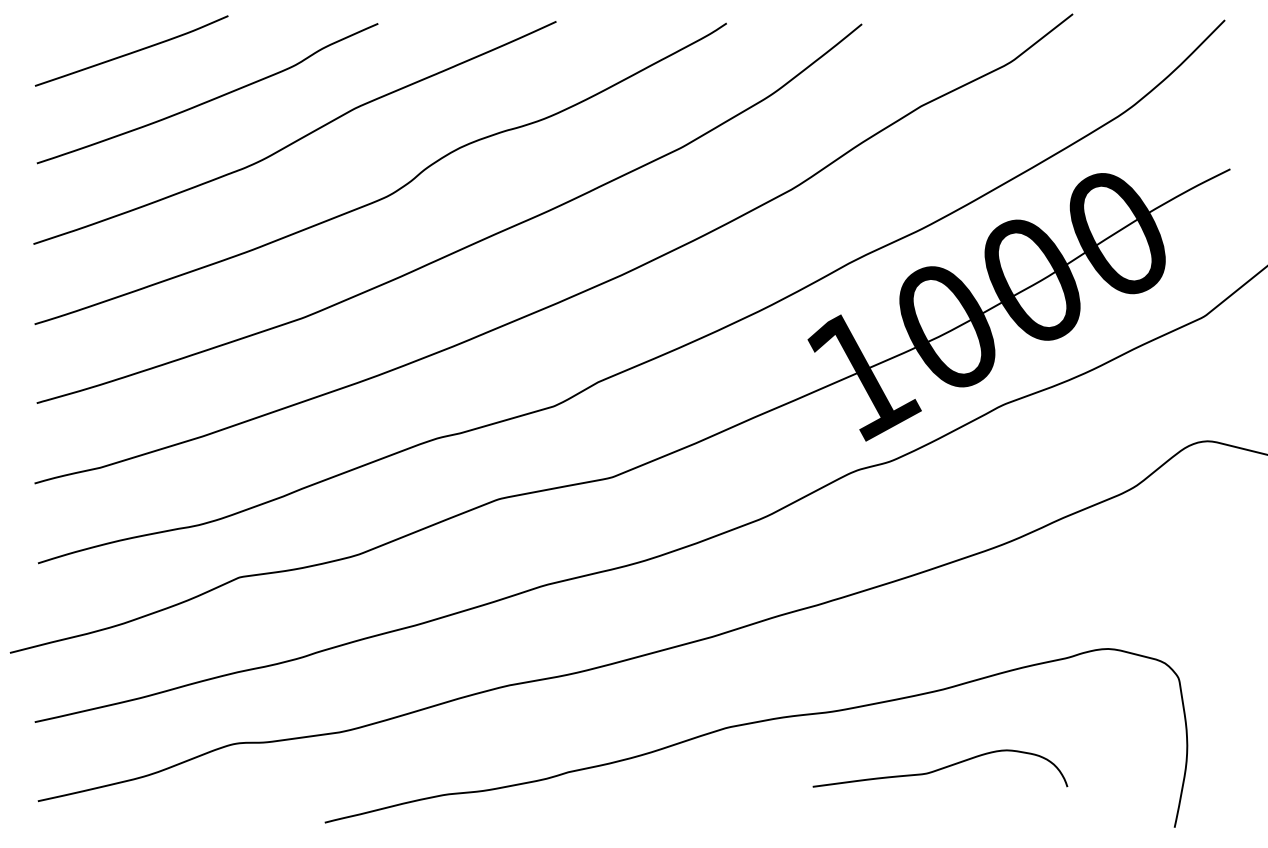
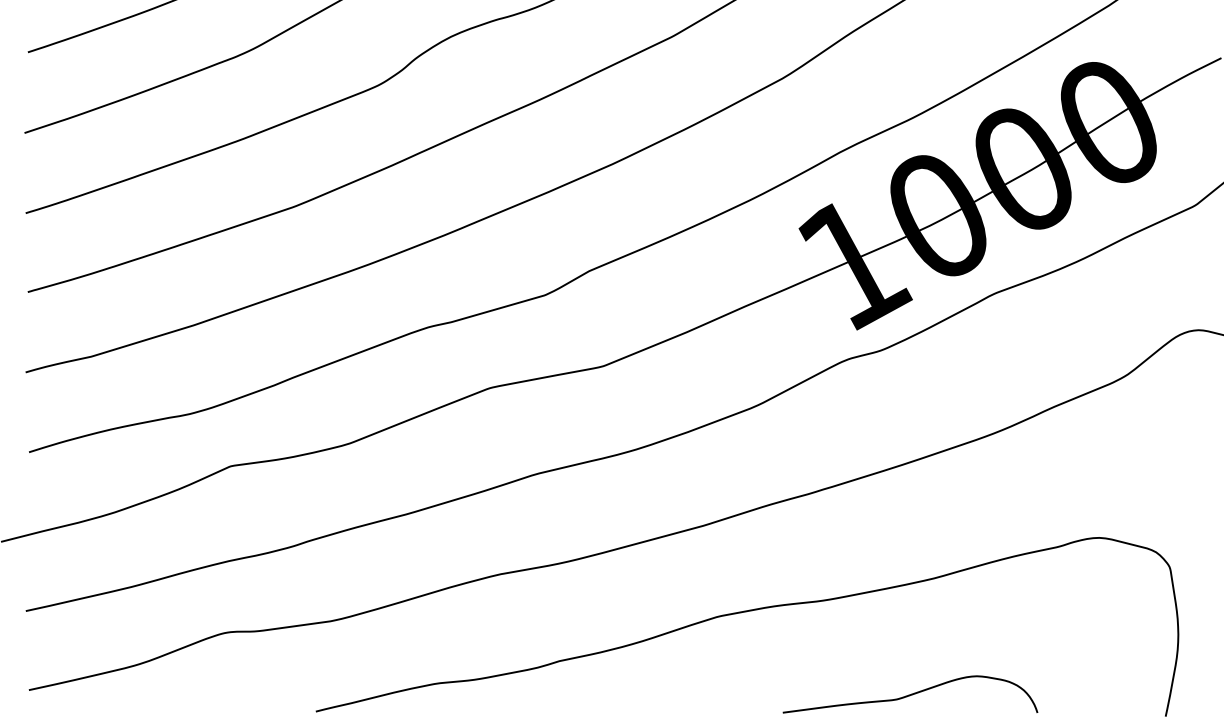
curve: (940, 768) -> (910, 694), moved

